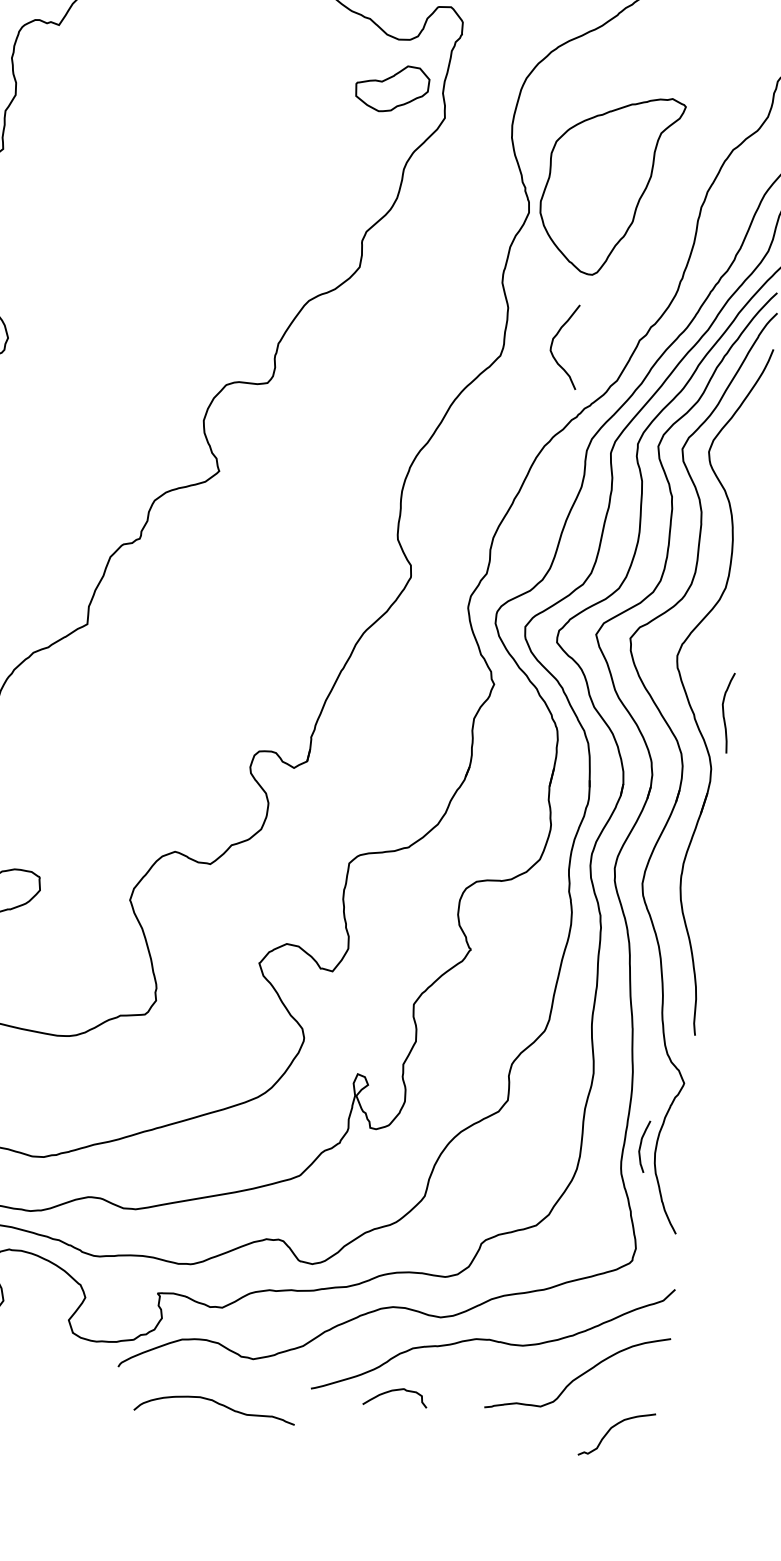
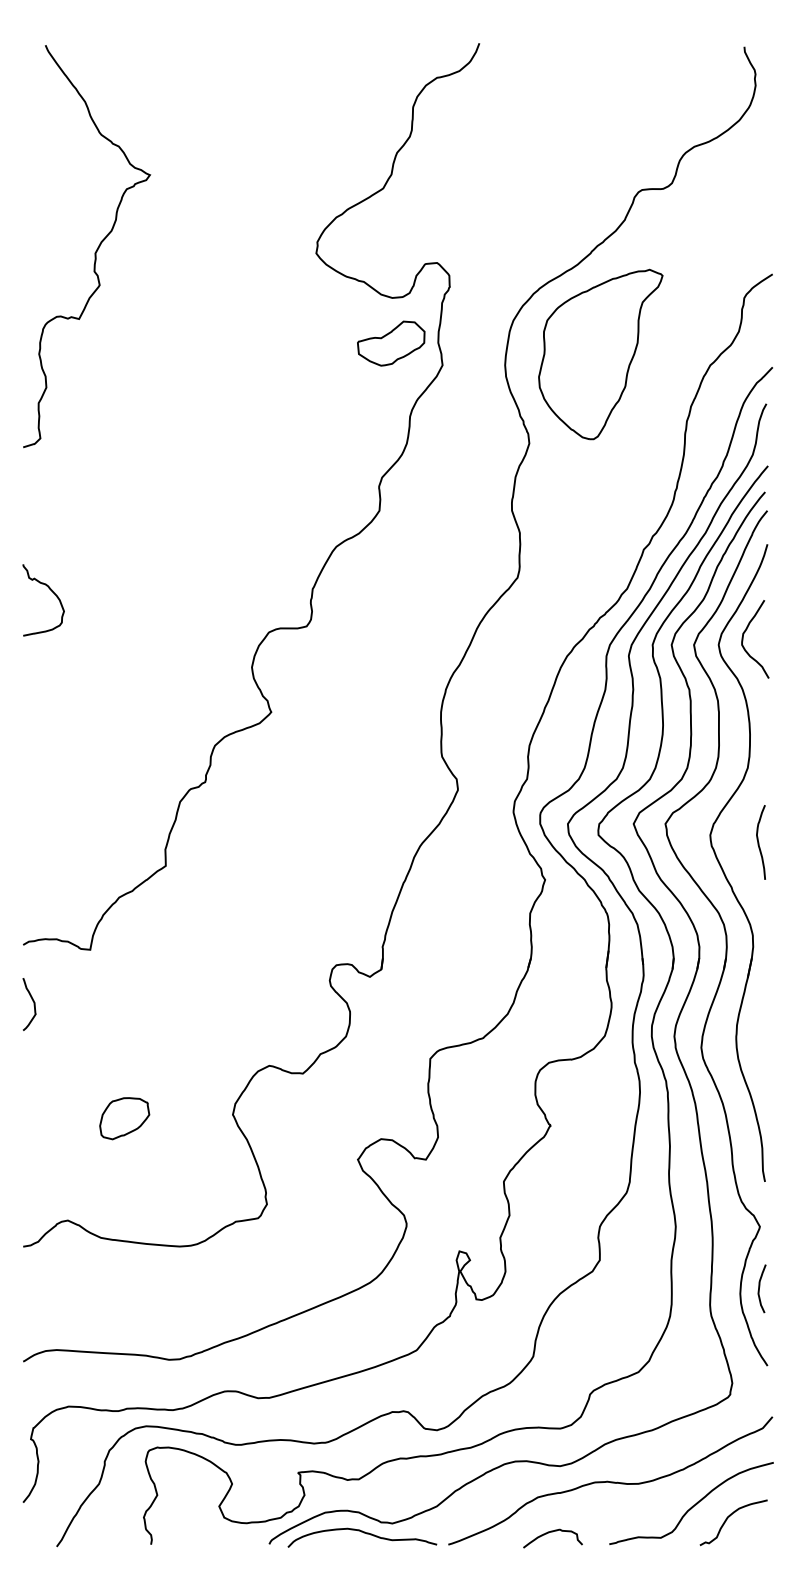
part: (609, 184) -> (600, 354), moved
curve: (552, 344) -> (743, 639), moved
curve: (724, 712) -> (759, 842), moved
curve: (640, 1145) -> (759, 1288), moved
curve: (395, 1391) -> (552, 1532), moved
curve: (216, 1404) -> (363, 1533), moved
curve: (612, 1428) -> (729, 1517), moved

